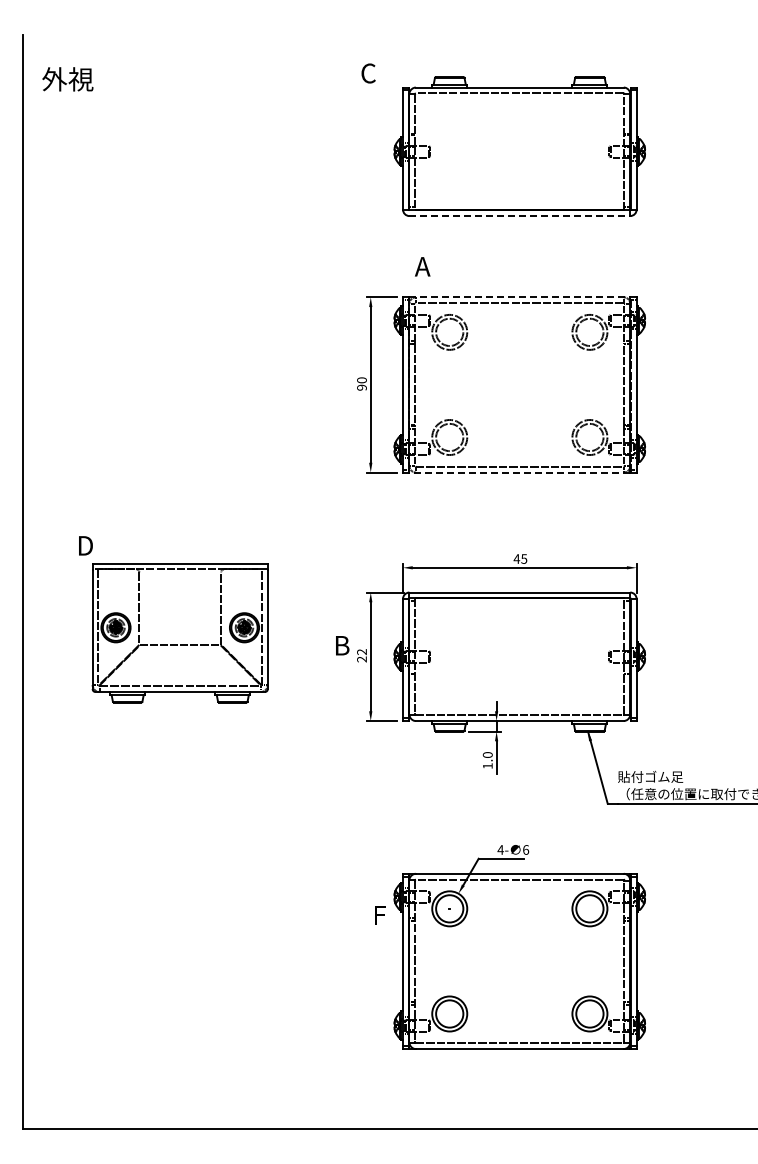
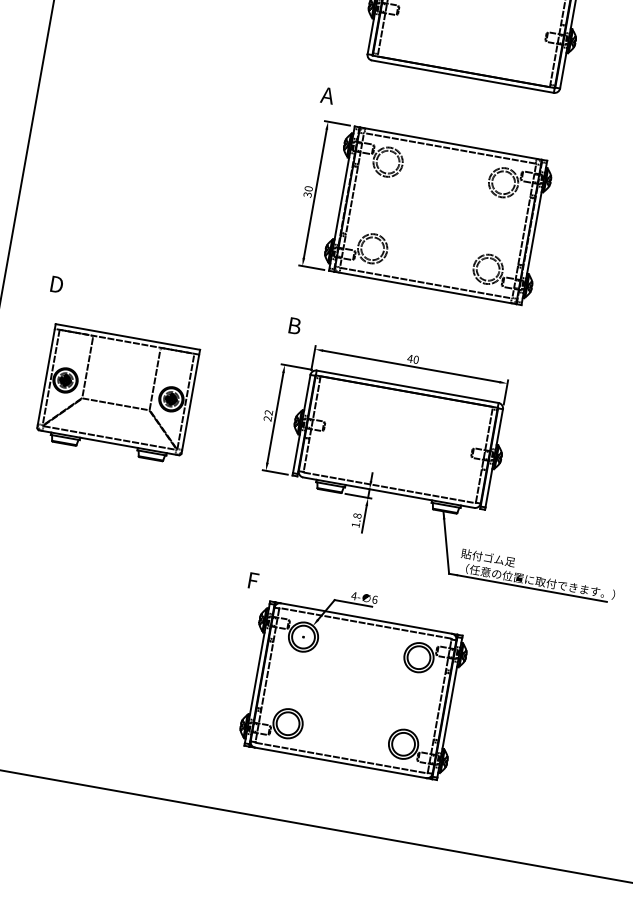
line: (520, 216) -> (463, 77), dashed -> solid
text: (422, 266) -> (327, 95), moved
line: (520, 297) -> (451, 143), dashed -> solid
text: (361, 387) -> (307, 194), 90 -> 30
line: (519, 472) -> (425, 287), dashed -> solid
text: (524, 558) -> (416, 359), 45 -> 40
part: (179, 633) -> (117, 394), moved
text: (342, 645) -> (294, 325), moved
text: (487, 754) -> (357, 515), 1.0 -> 1.8
text: (380, 915) -> (253, 581), moved

